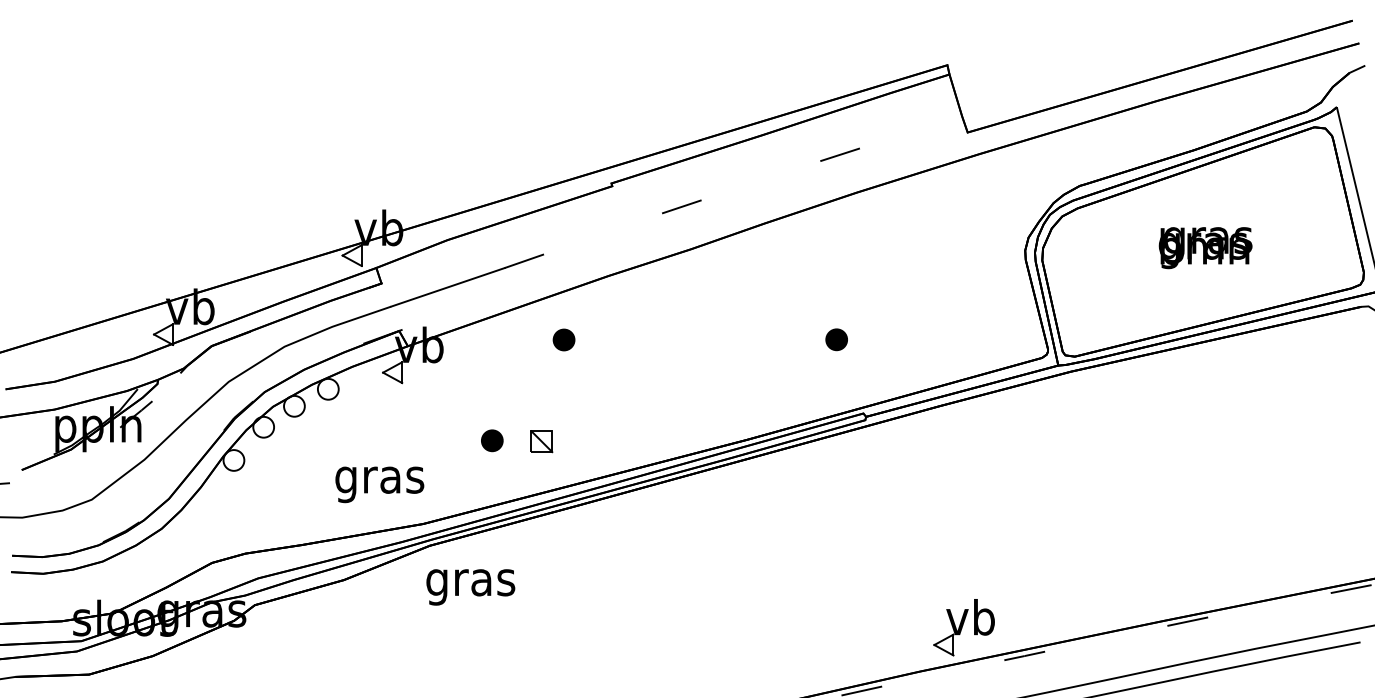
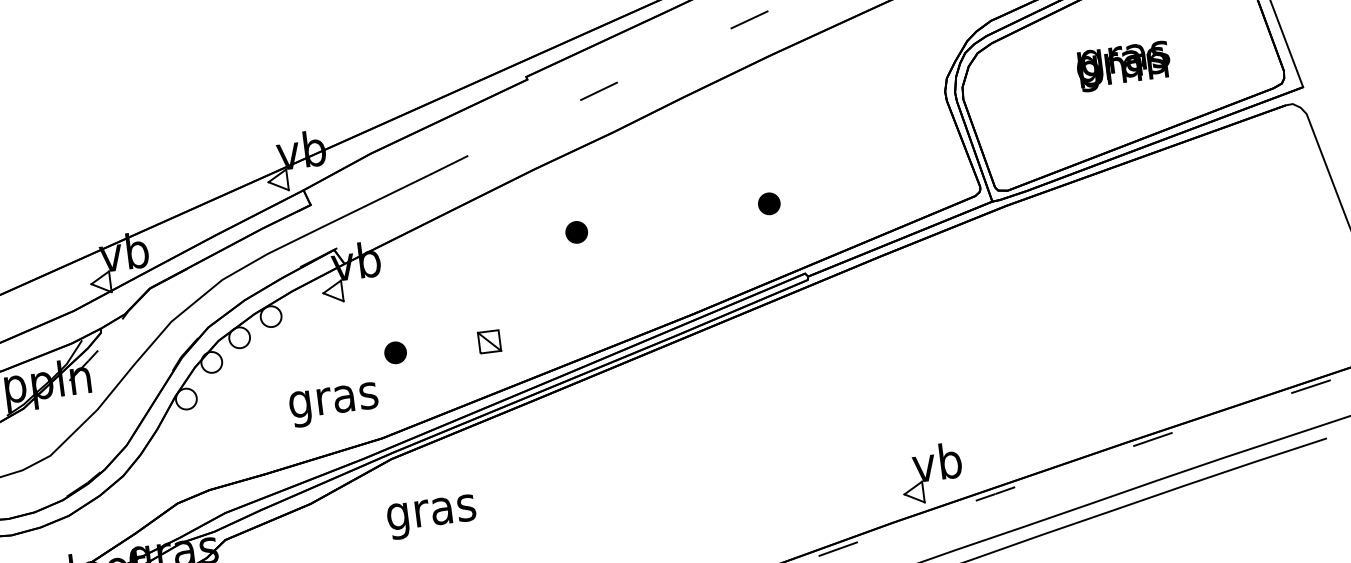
part: (563, 339) -> (576, 231), moved
part: (492, 440) -> (395, 352), moved
text: (470, 587) -> (431, 517), moved

